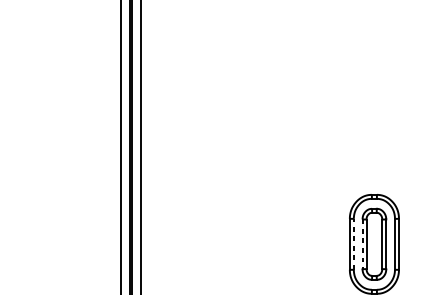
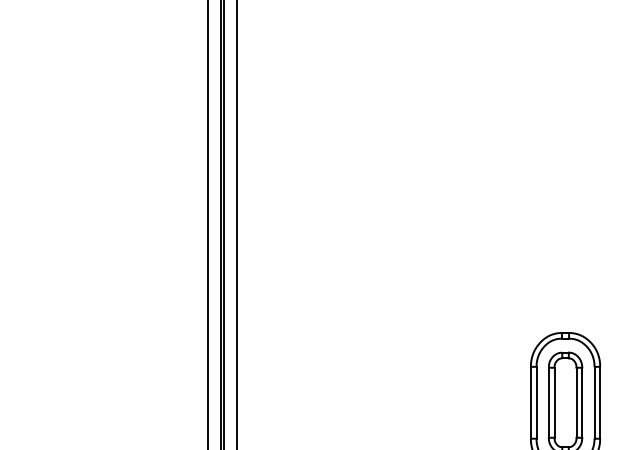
line: (353, 244) -> (536, 402), dashed -> solid
line: (362, 244) -> (548, 403), dashed -> solid

